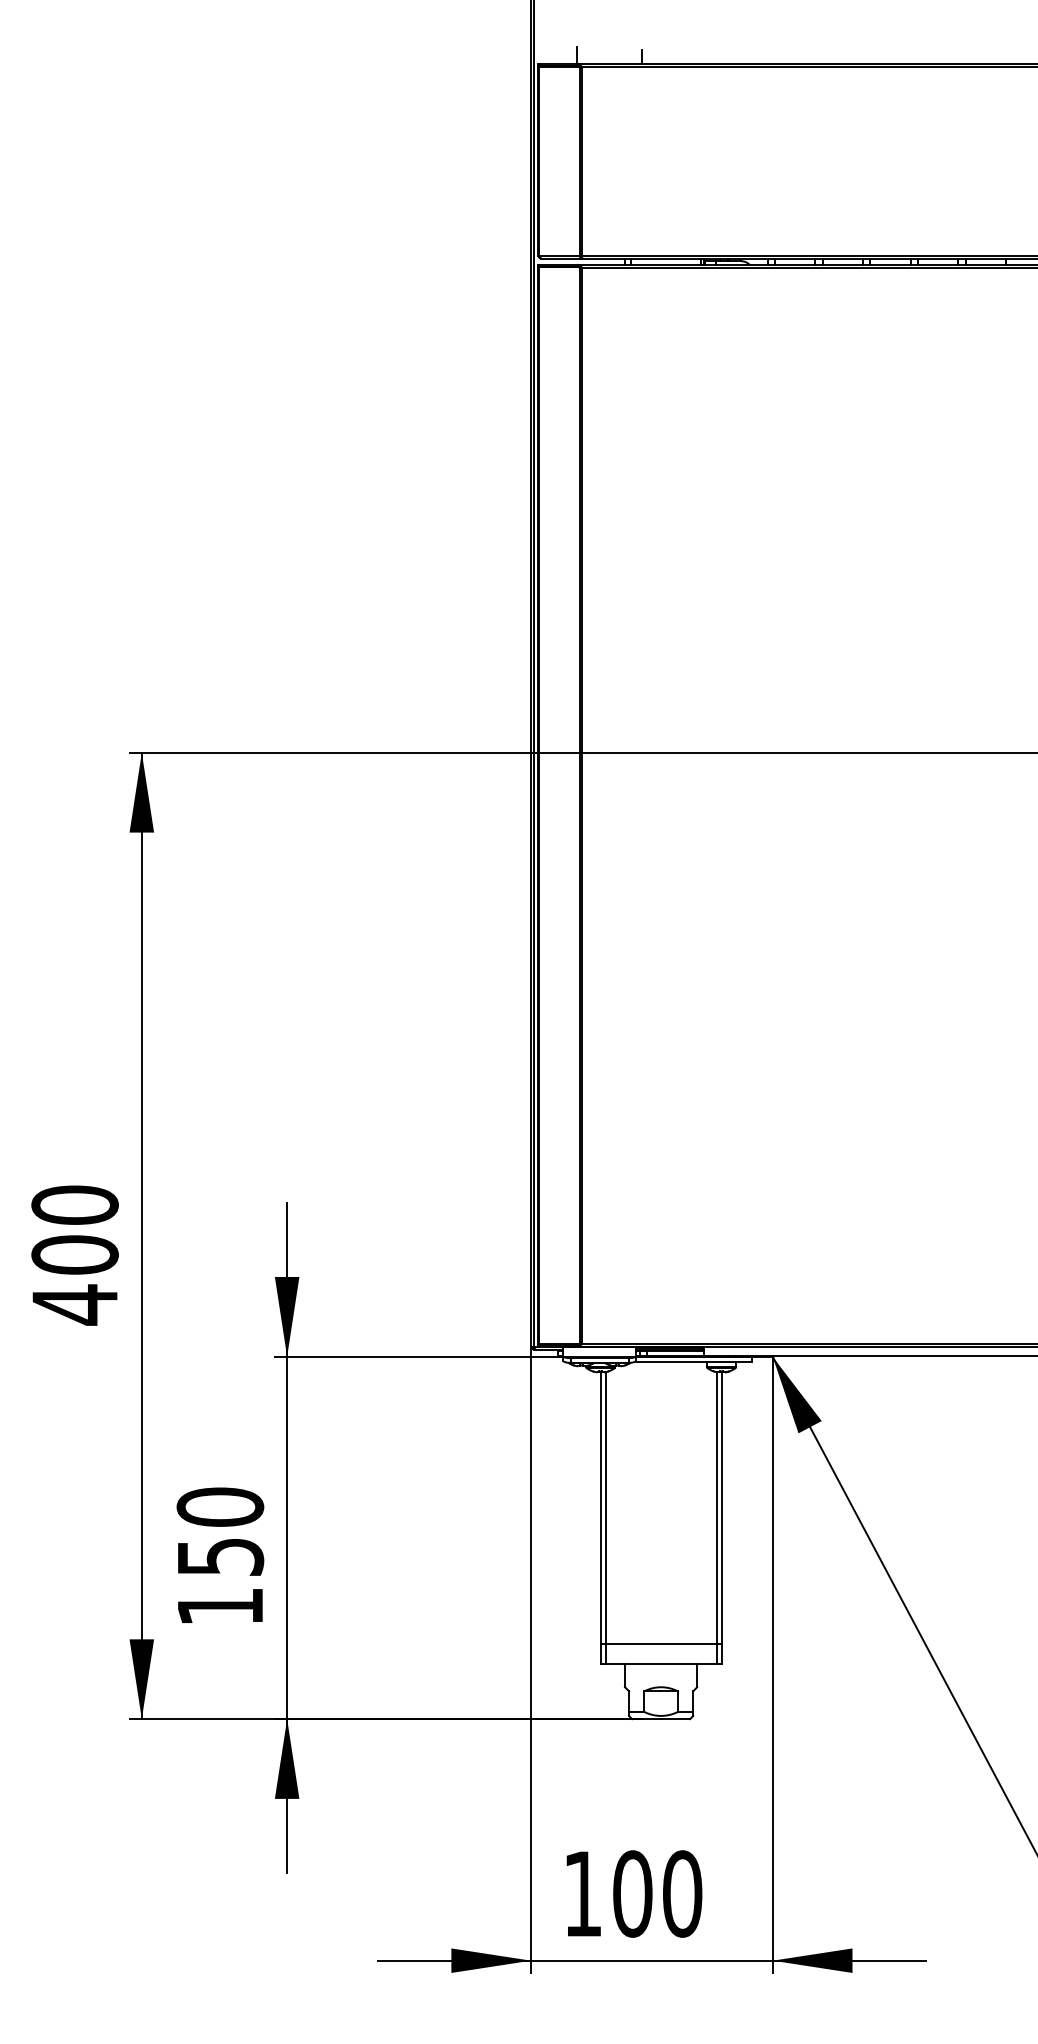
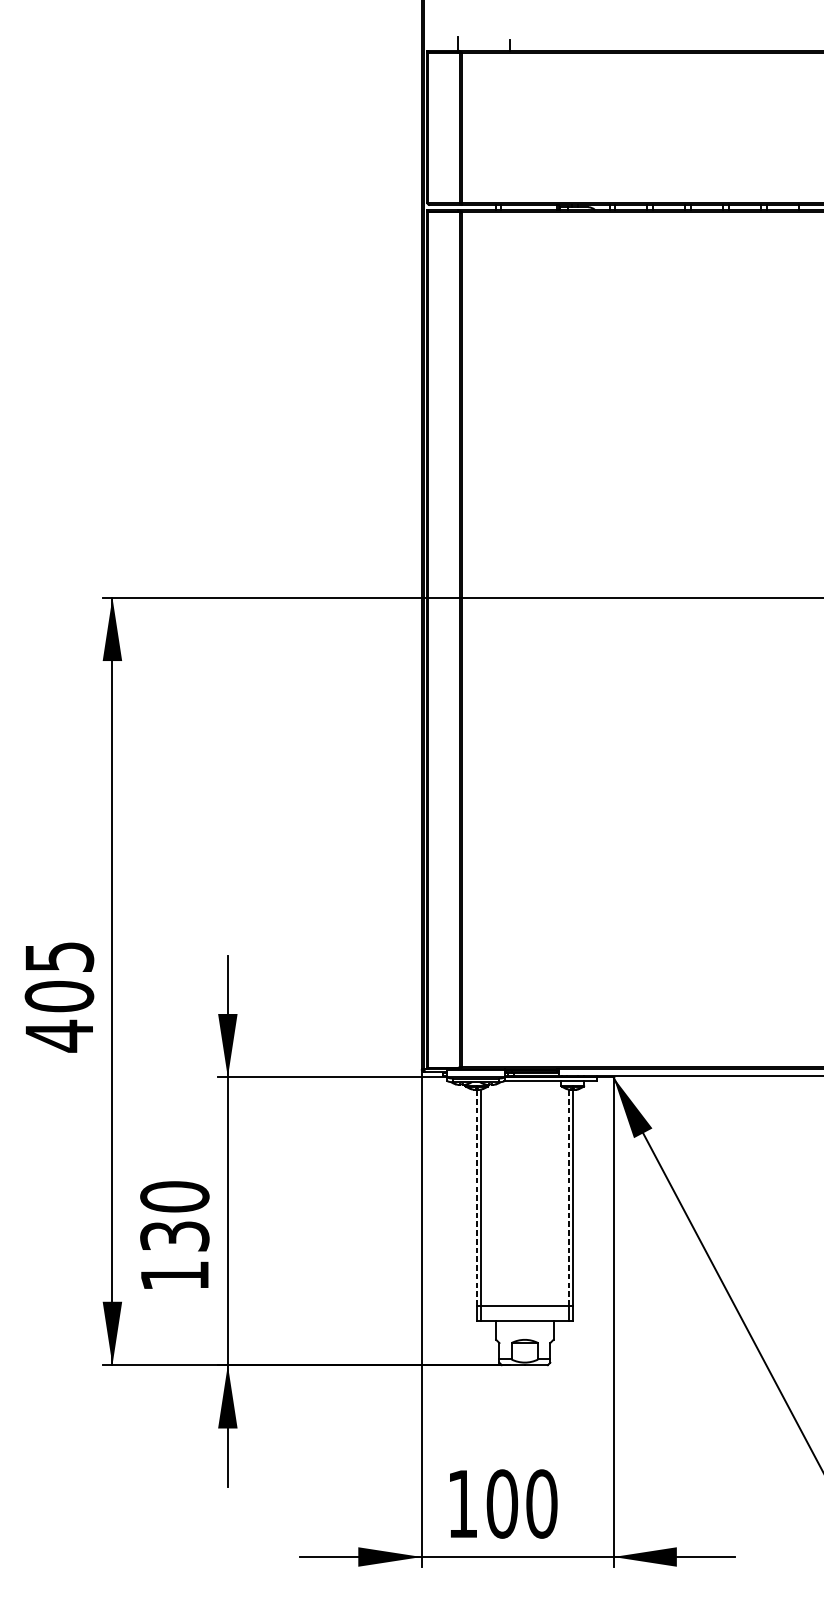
text: (74, 1204) -> (58, 956), 400 -> 405
line: (600, 1507) -> (476, 1197), solid -> dashed
line: (716, 1507) -> (568, 1197), solid -> dashed
text: (219, 1556) -> (174, 1235), 150 -> 130

